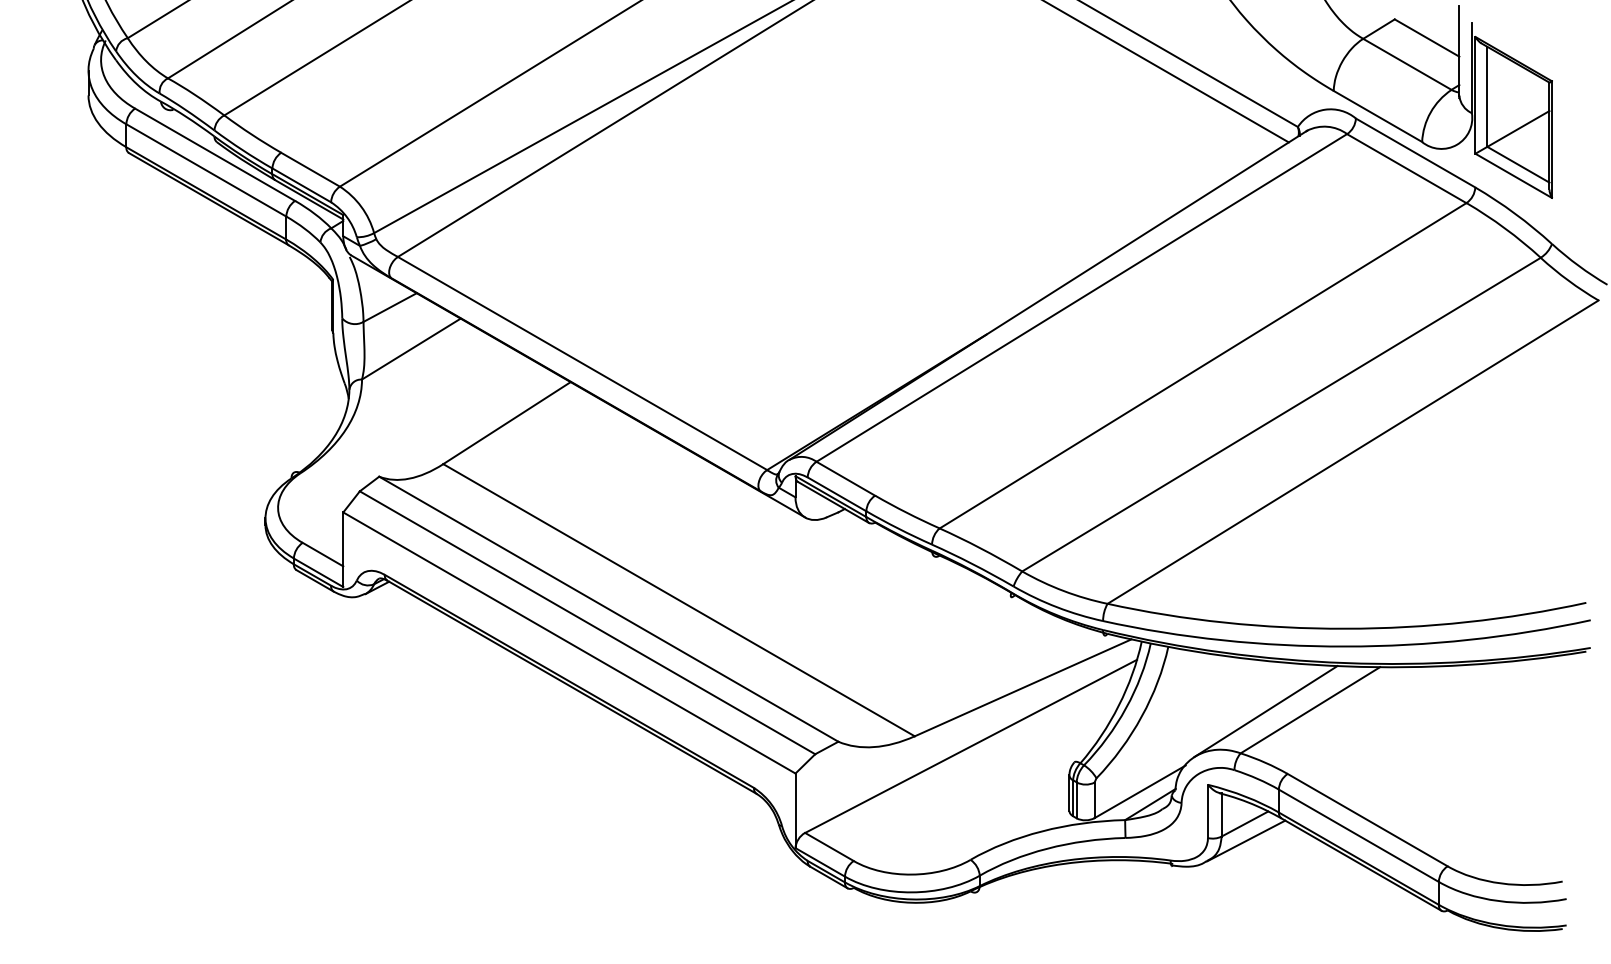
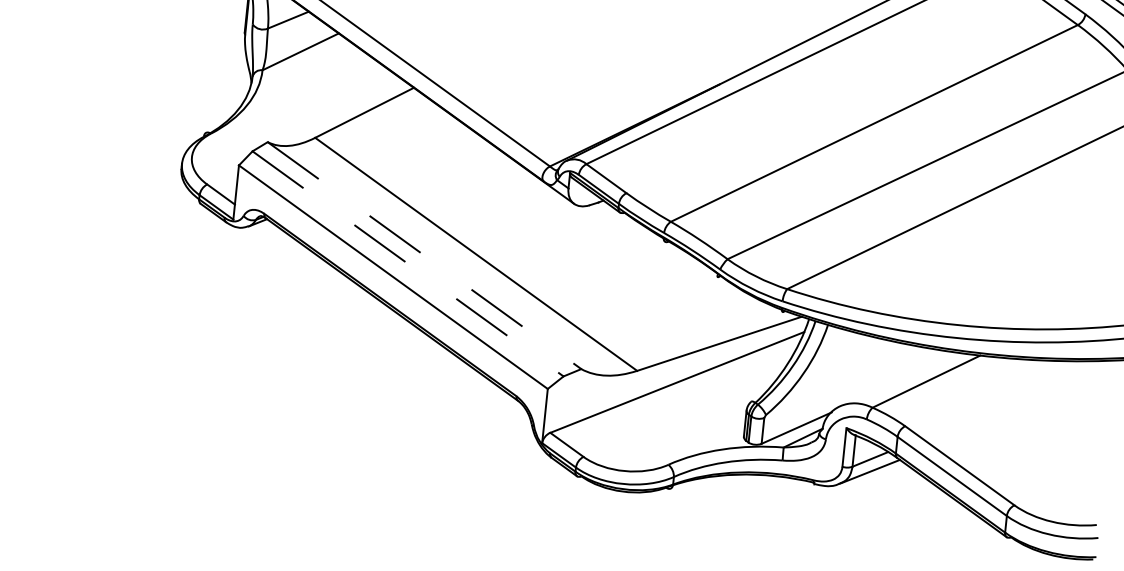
line: (609, 609) -> (425, 255), solid -> dashed
line: (587, 622) -> (408, 263), solid -> dashed
line: (1265, 711) -> (893, 379), removed

